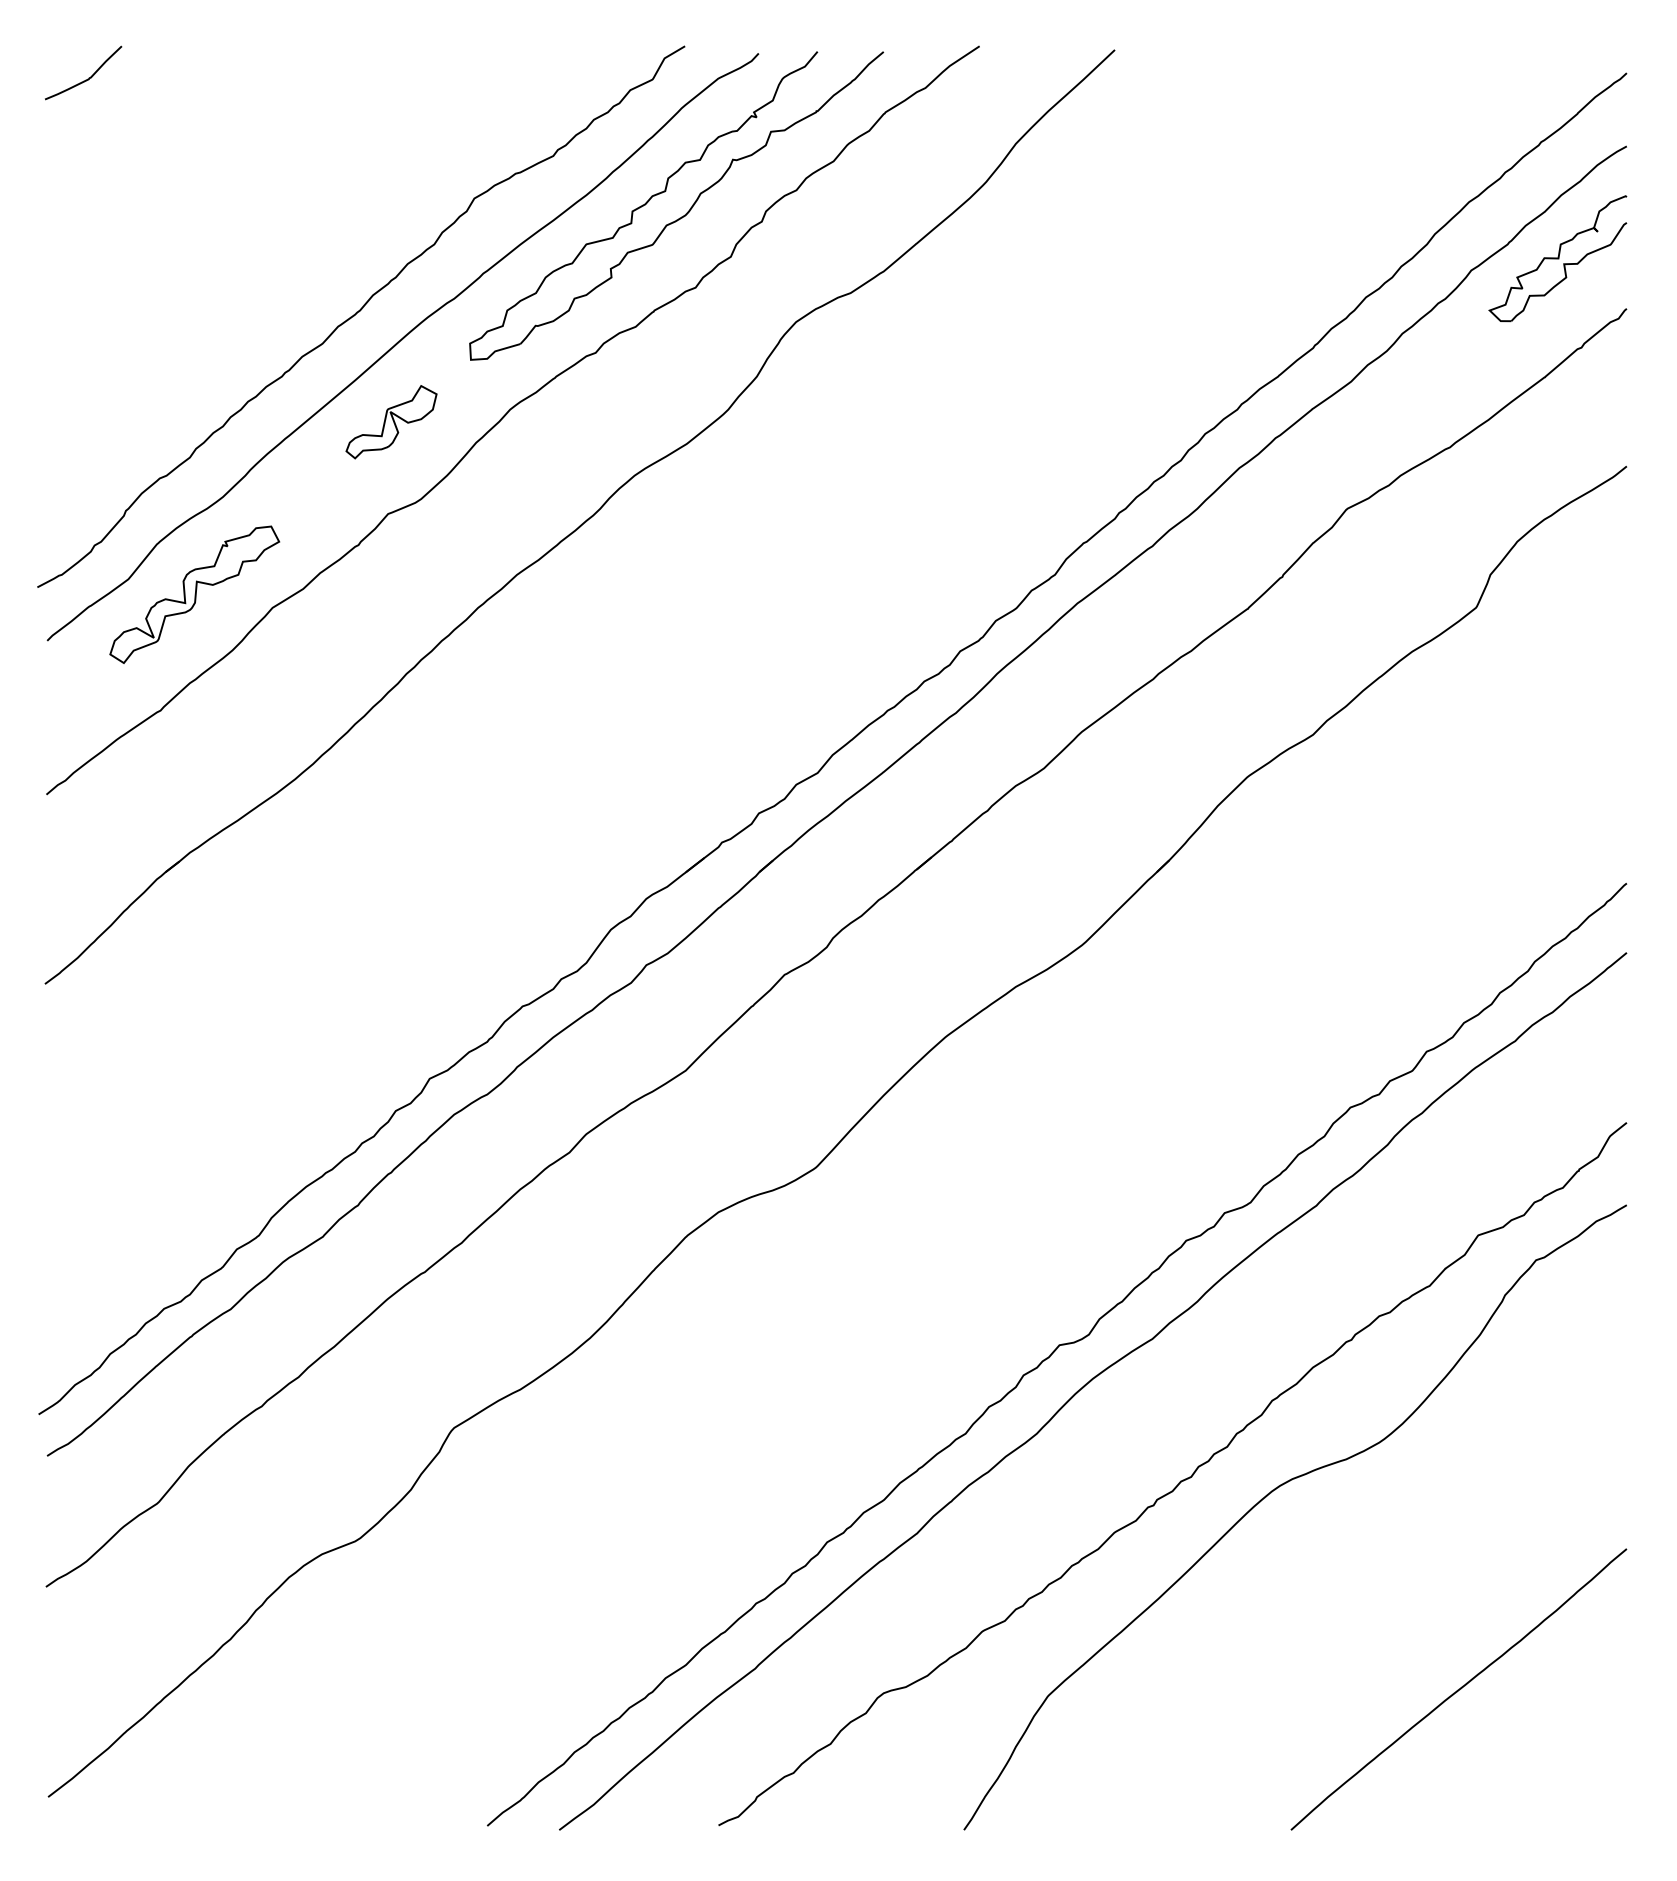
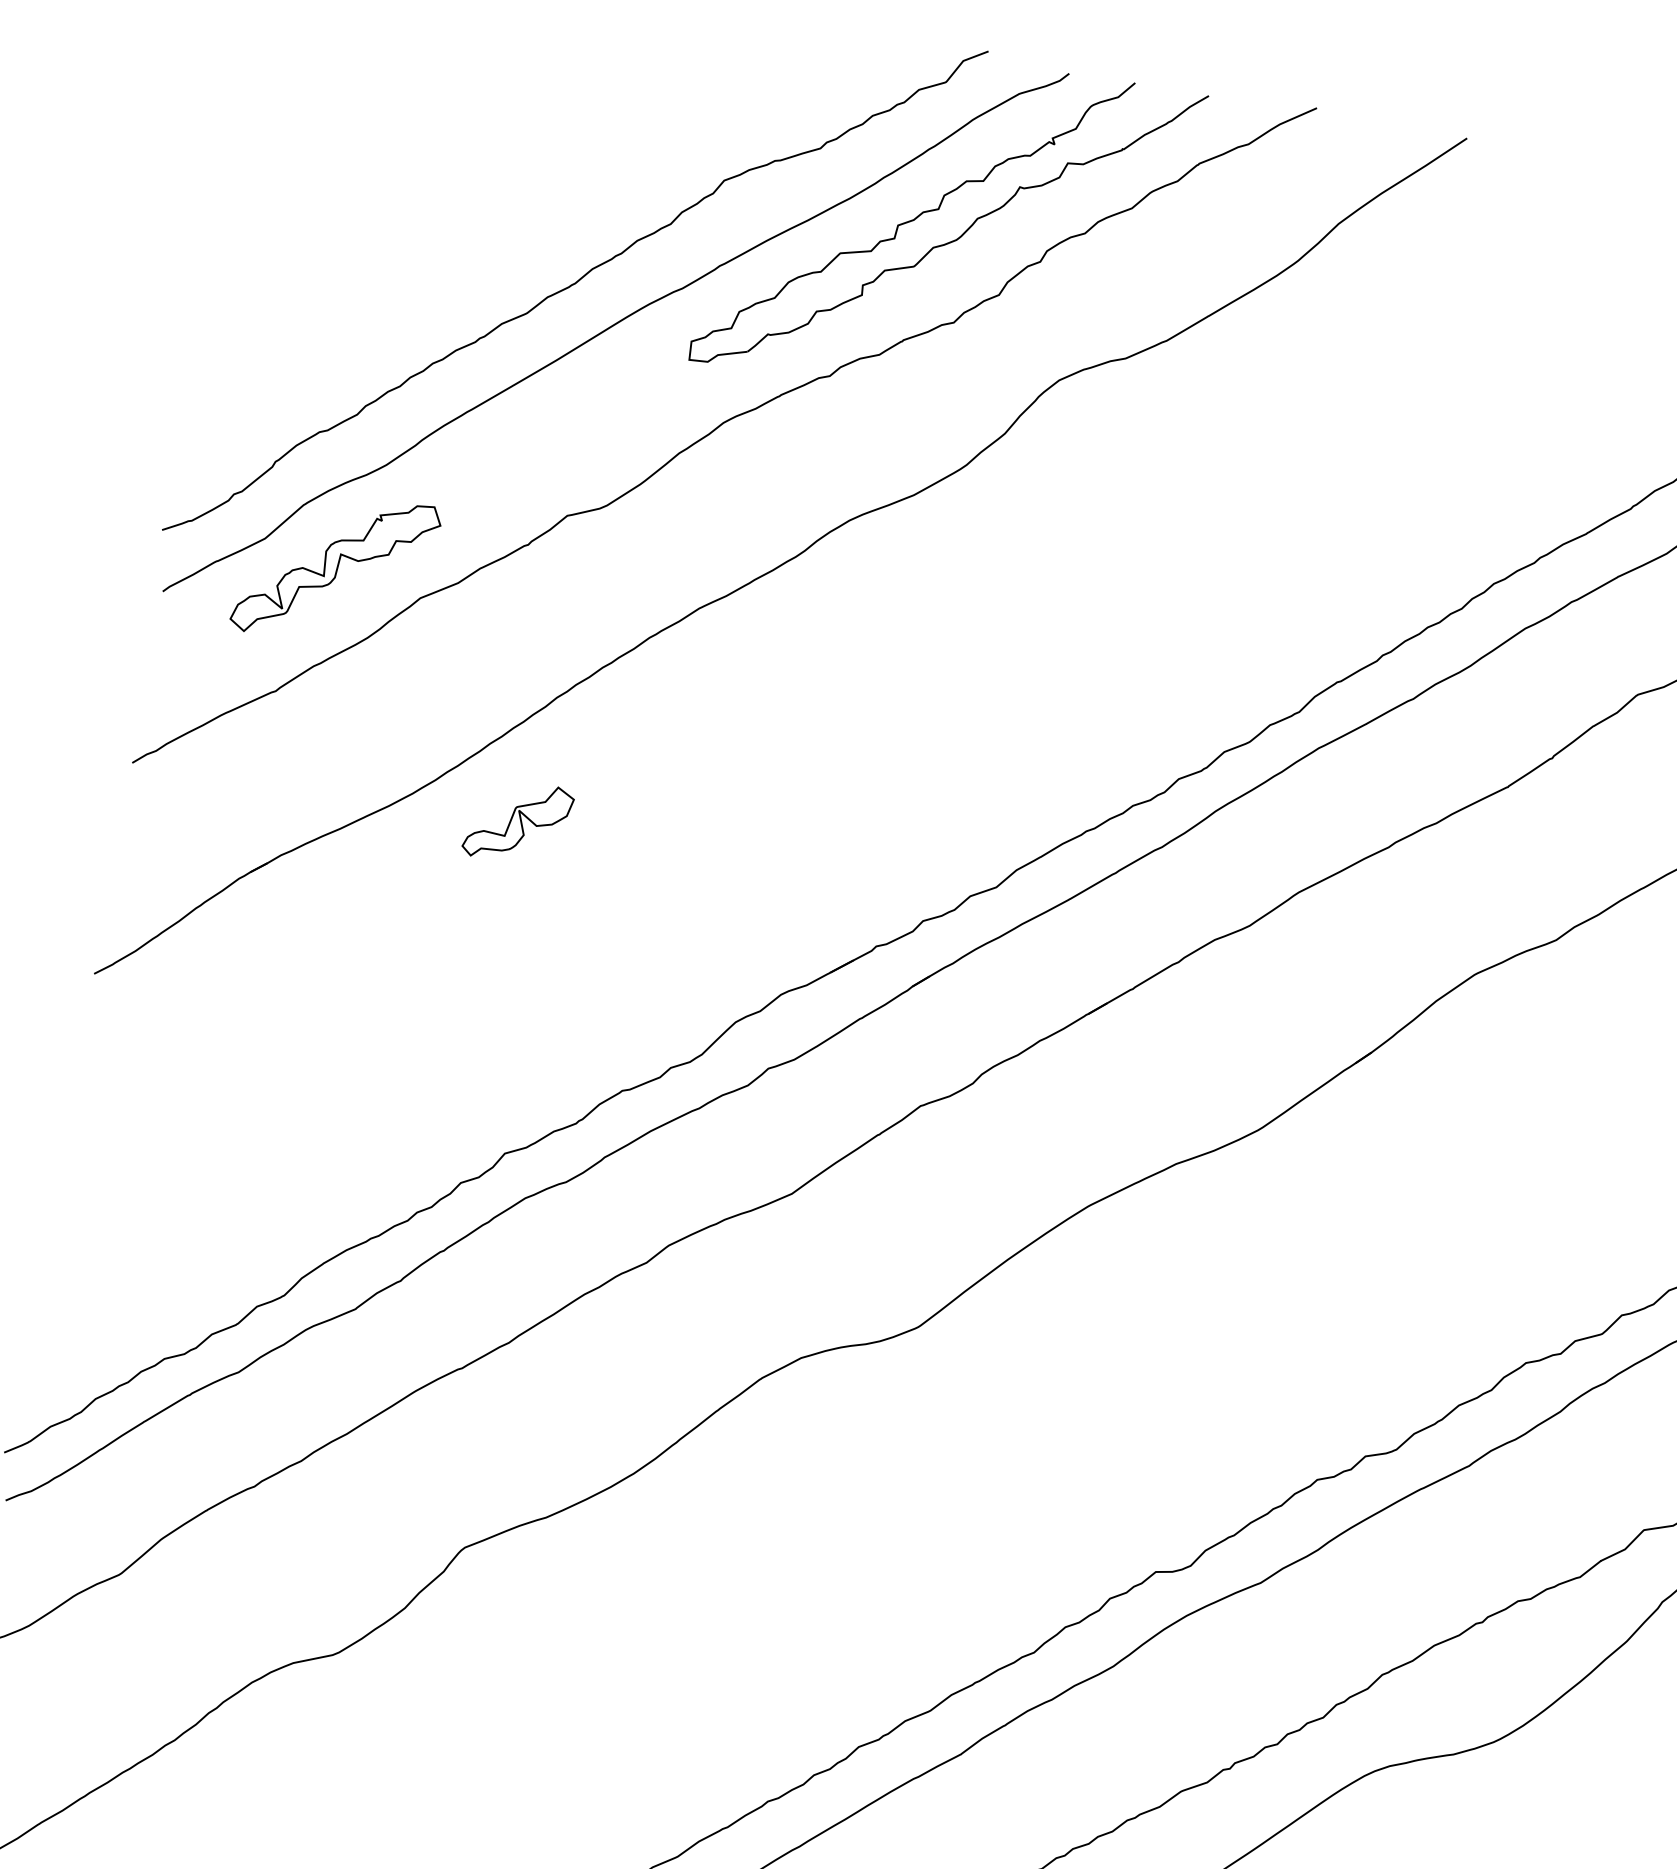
part: (391, 422) -> (518, 822), moved

